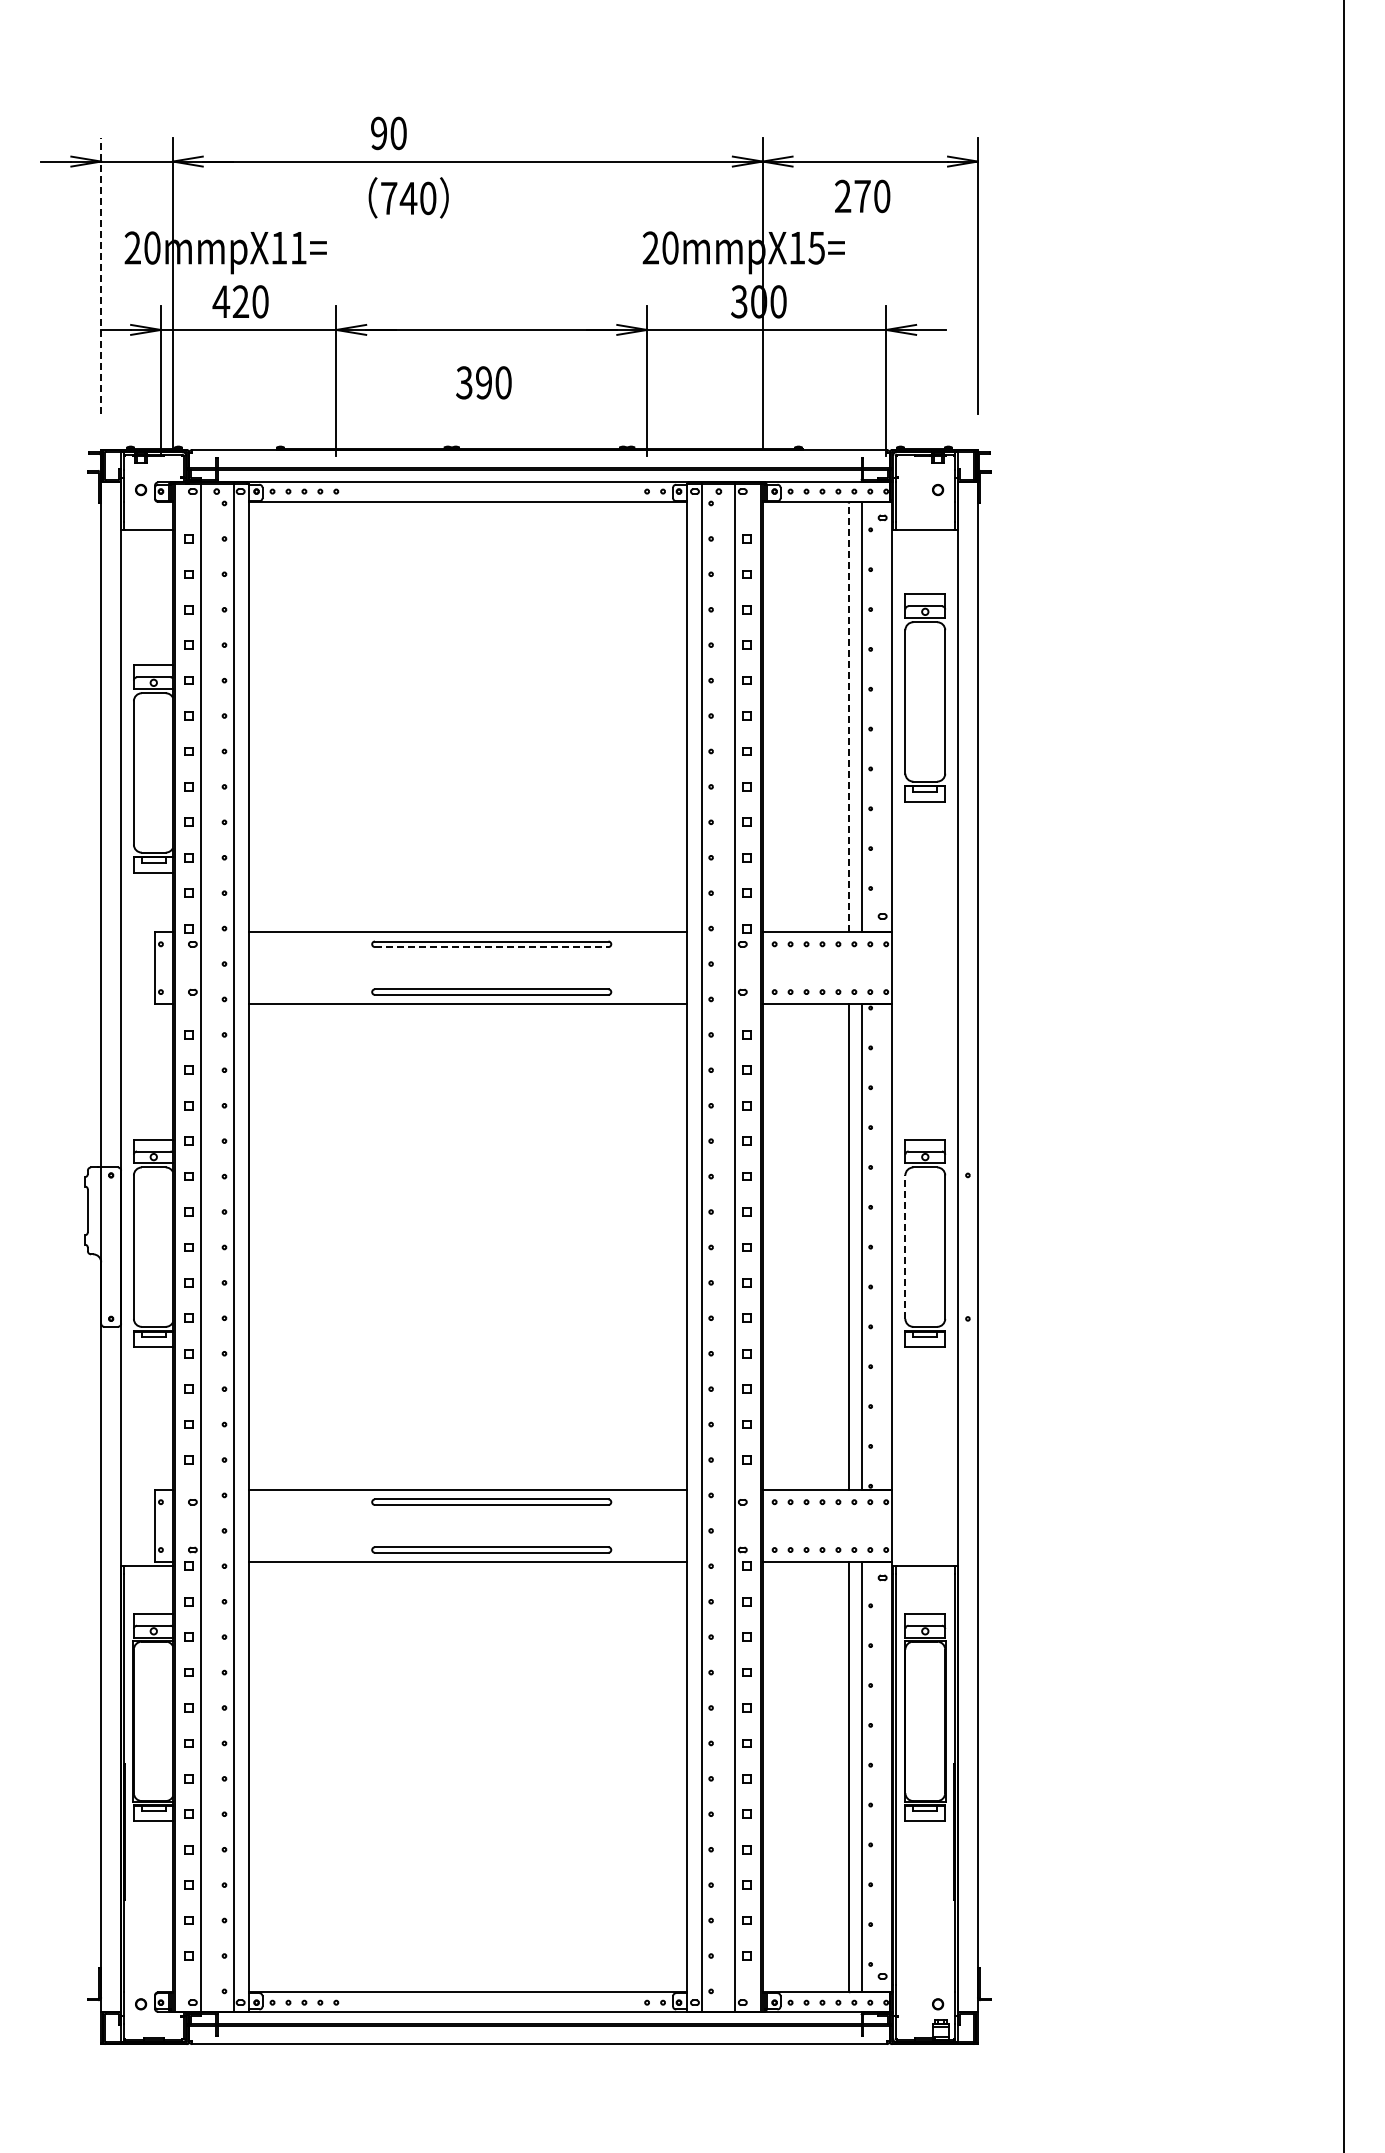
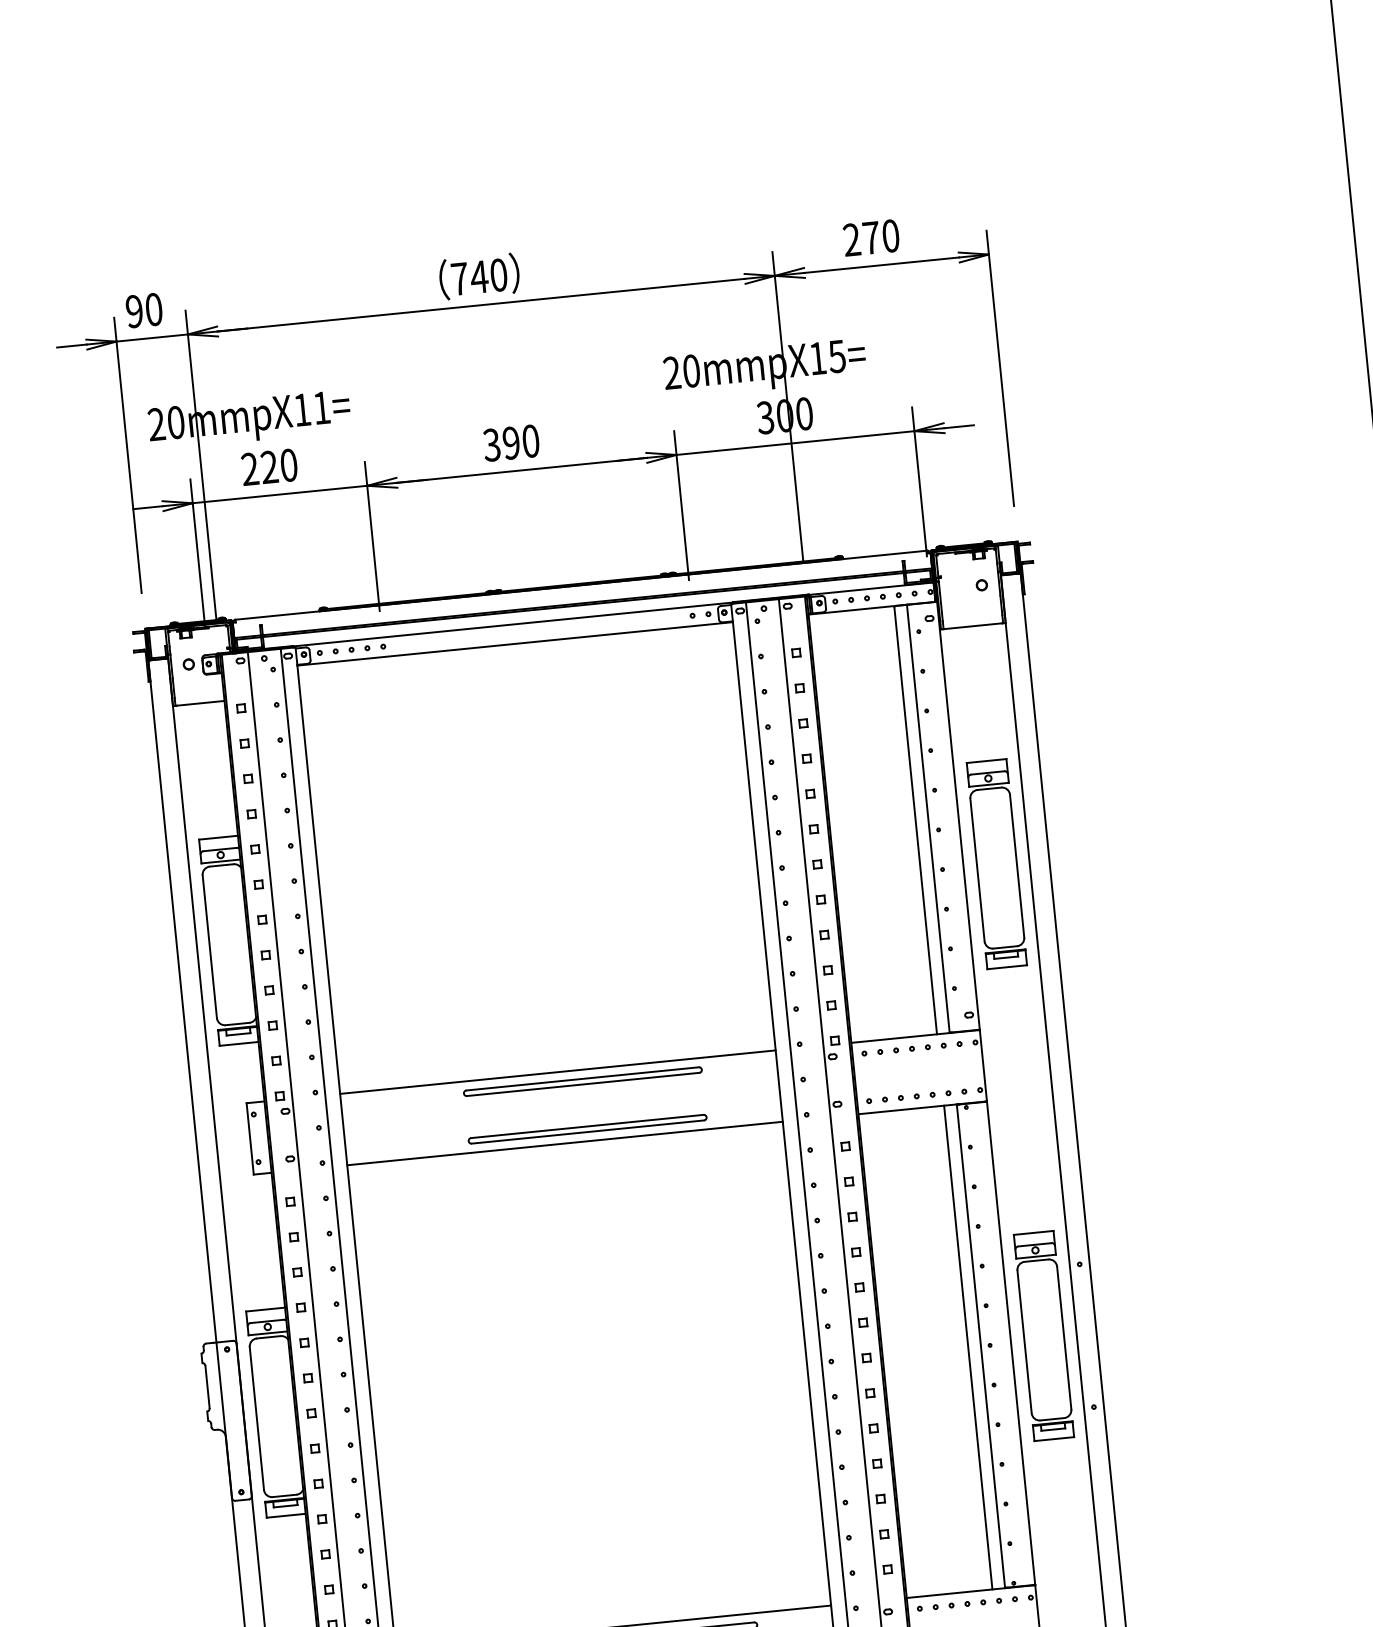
text: (388, 133) -> (143, 310), moved
text: (862, 196) -> (871, 238), moved
text: (408, 197) -> (479, 276), moved
line: (101, 275) -> (128, 454), dashed -> solid
text: (221, 301) -> (250, 468), 420 -> 220
text: (483, 382) -> (510, 442), moved
part: (925, 697) -> (997, 863), moved
line: (848, 717) -> (915, 820), dashed -> solid
line: (491, 947) -> (582, 1084), dashed -> solid
line: (905, 1247) -> (1024, 1342), dashed -> solid

